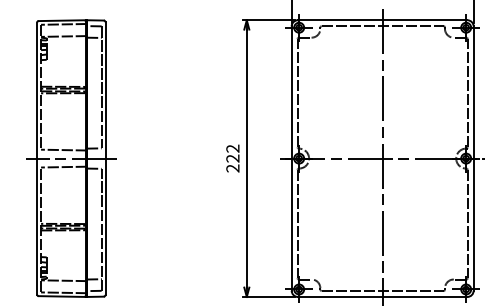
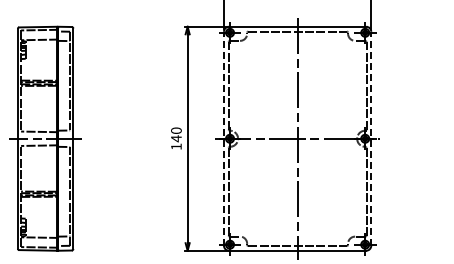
text: (233, 158) -> (176, 138), 222 -> 140
line: (291, 158) -> (223, 138), solid -> dashed
line: (473, 158) -> (371, 138), solid -> dashed

